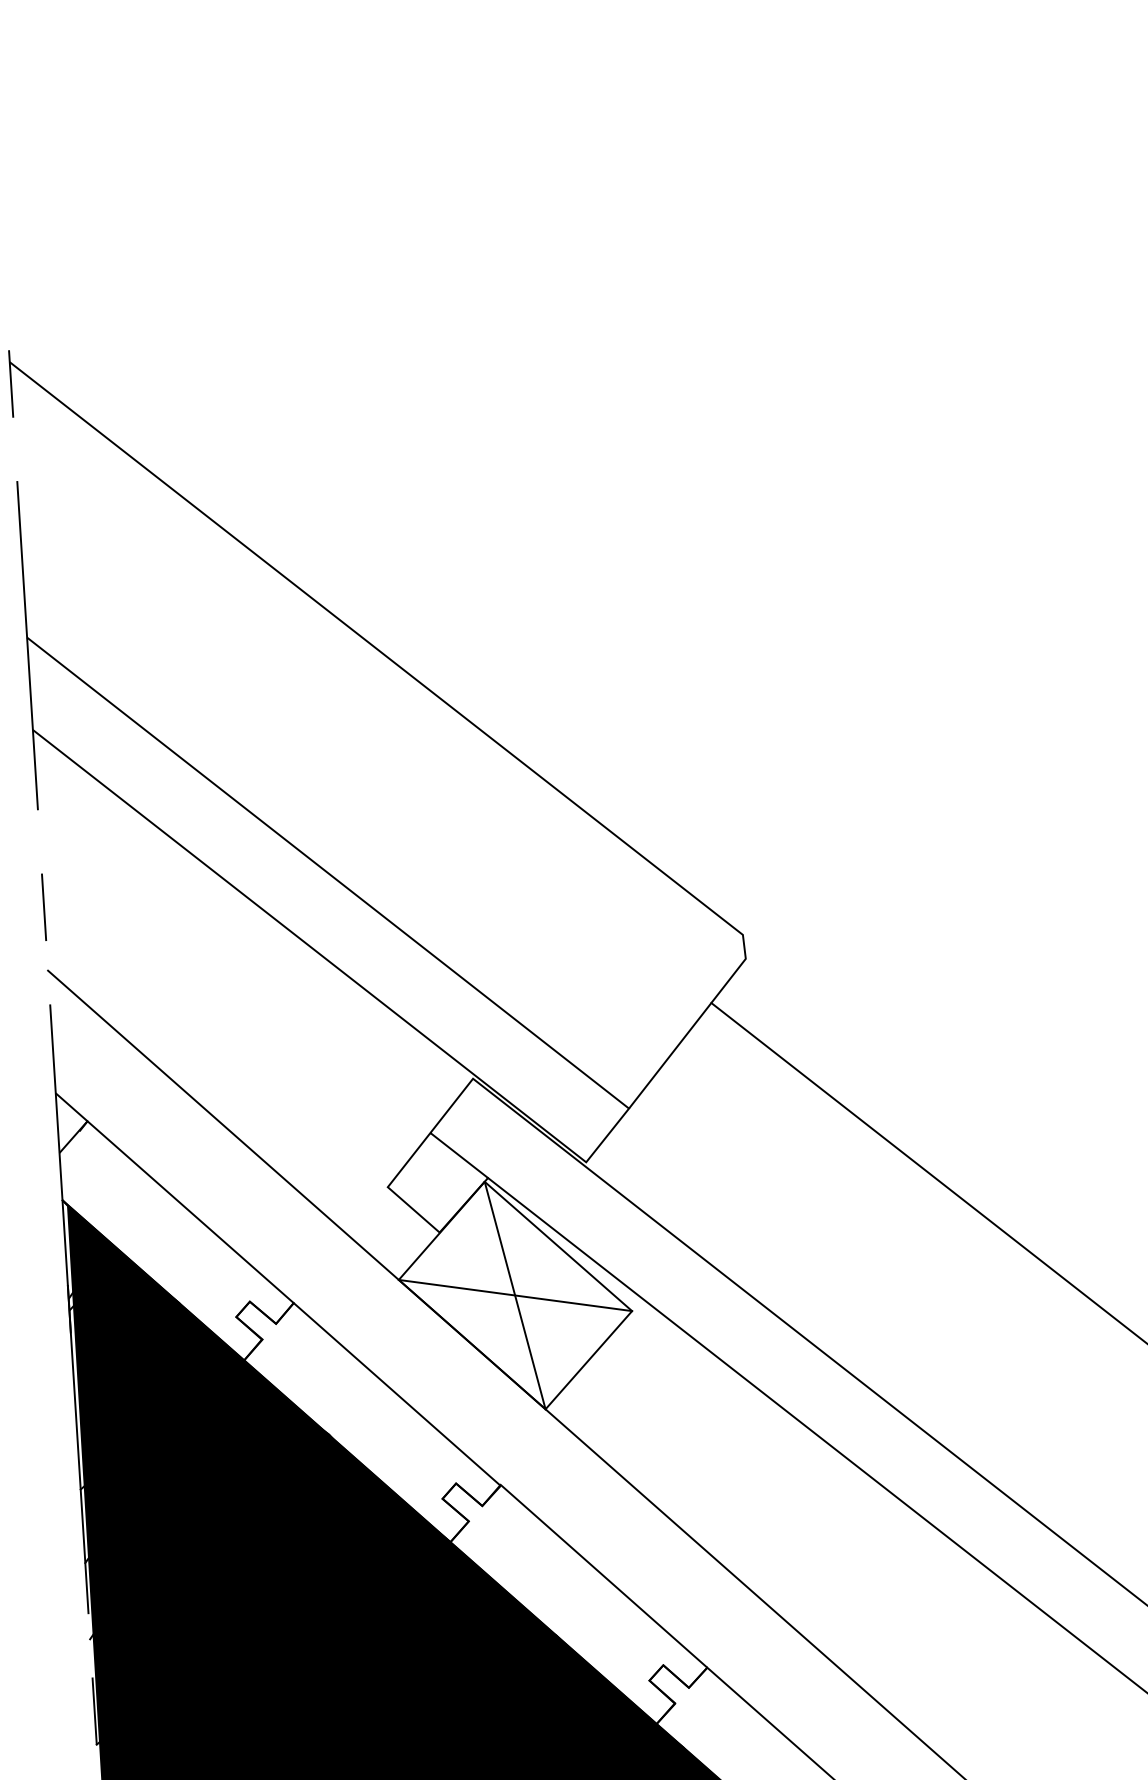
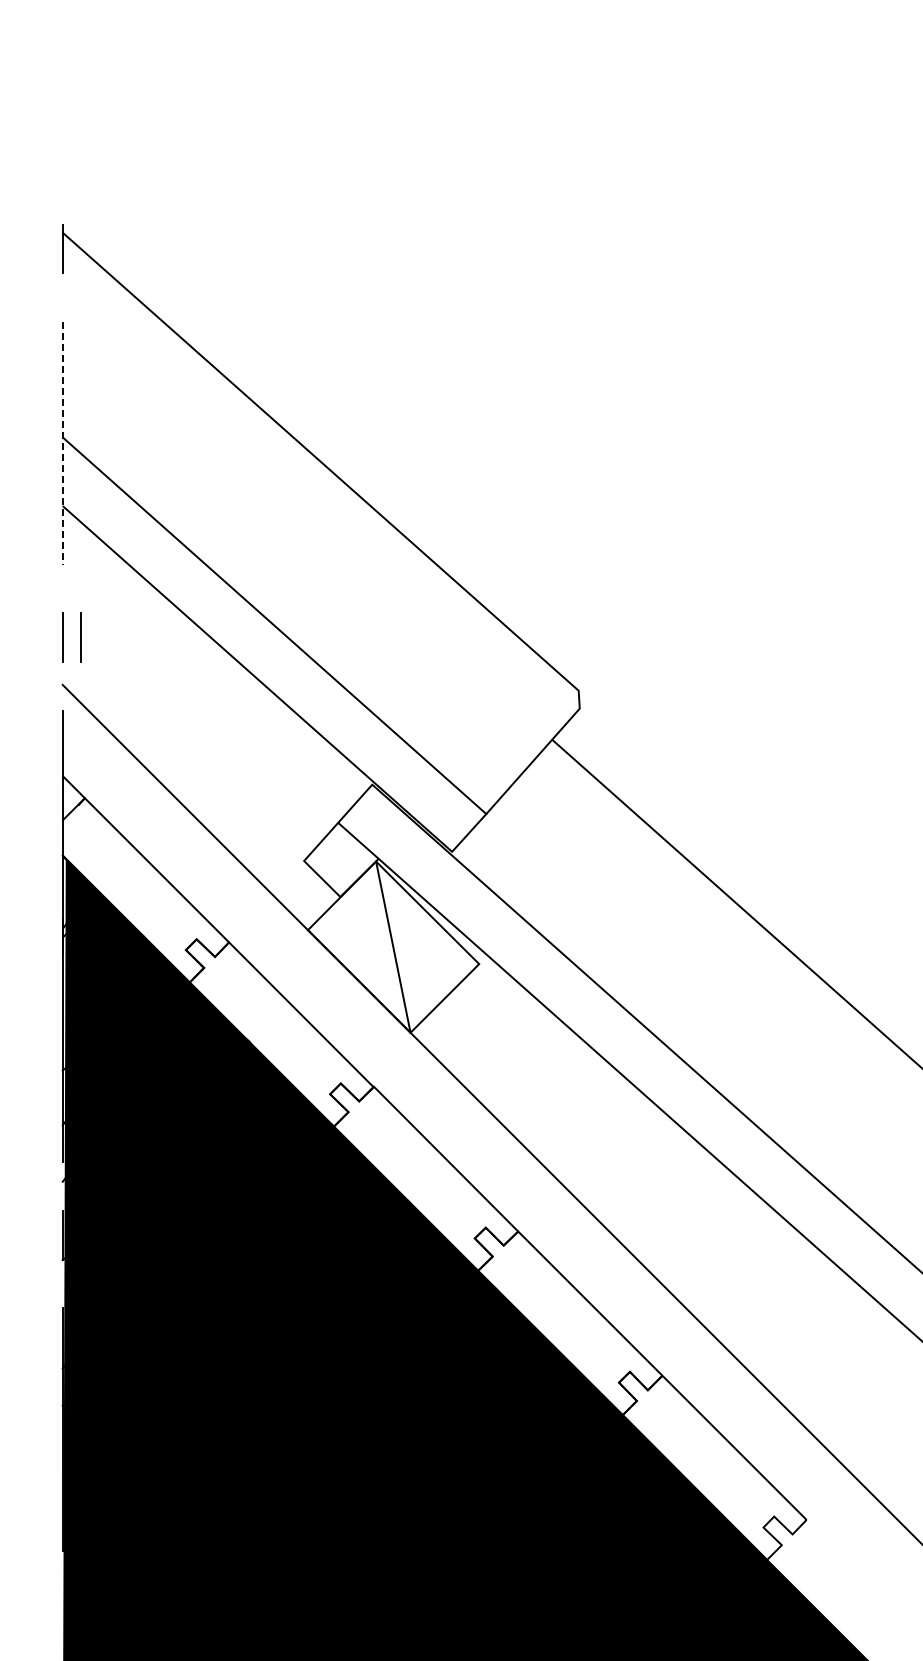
line: (27, 645) -> (62, 443), solid -> dashed
line: (67, 905) -> (80, 637), added
line: (515, 1296) -> (393, 947), removed

